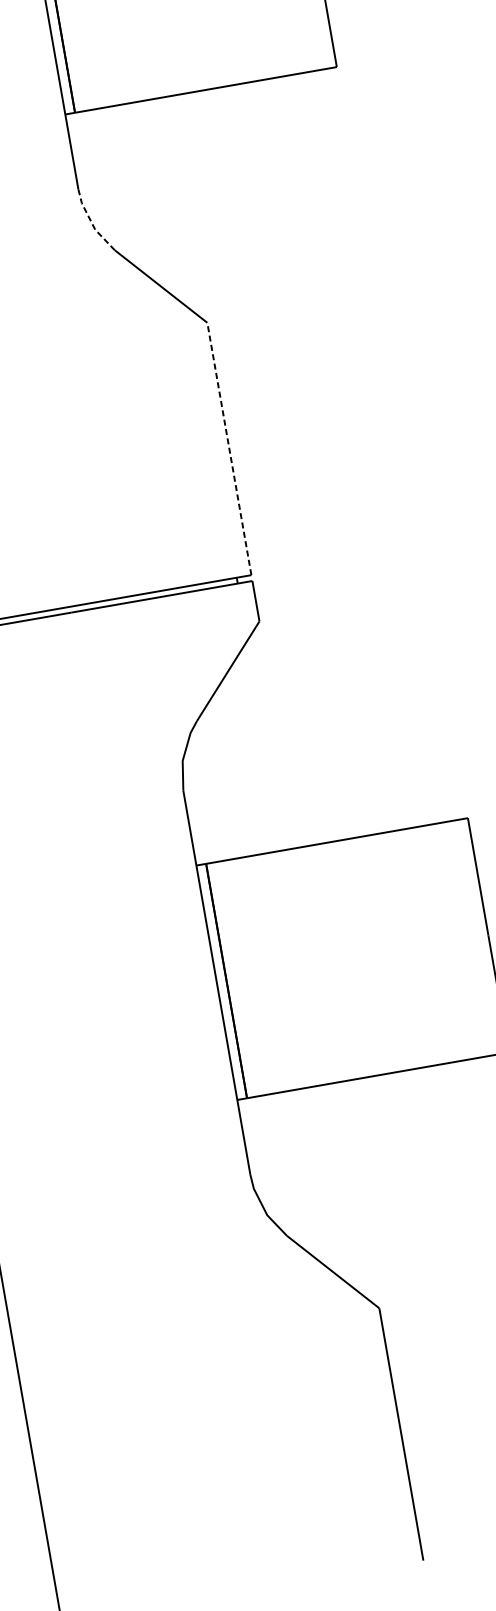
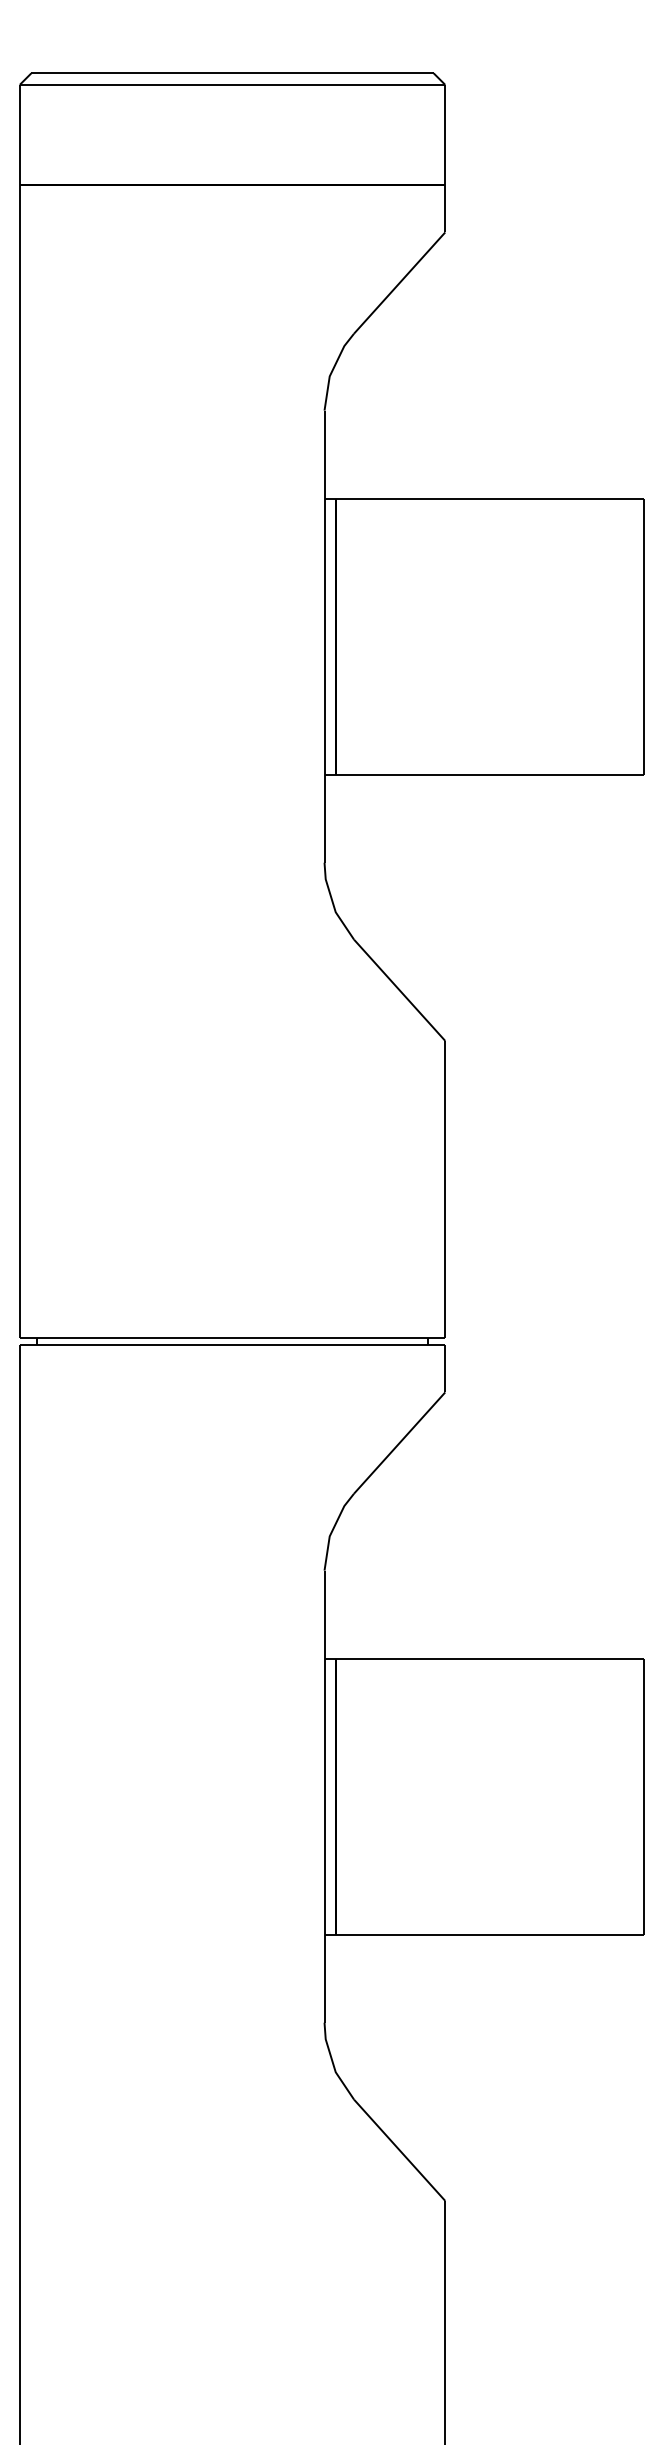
line: (91, 221) -> (332, 902), dashed -> solid
line: (229, 449) -> (445, 1189), dashed -> solid

